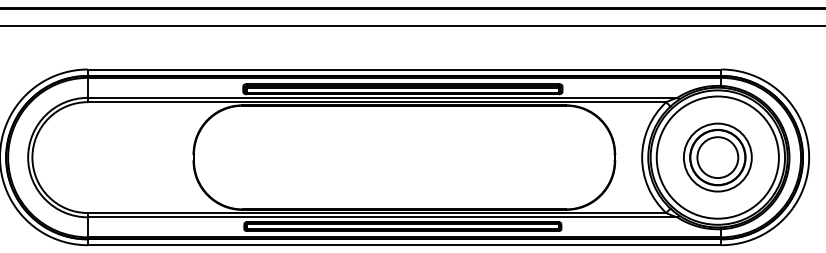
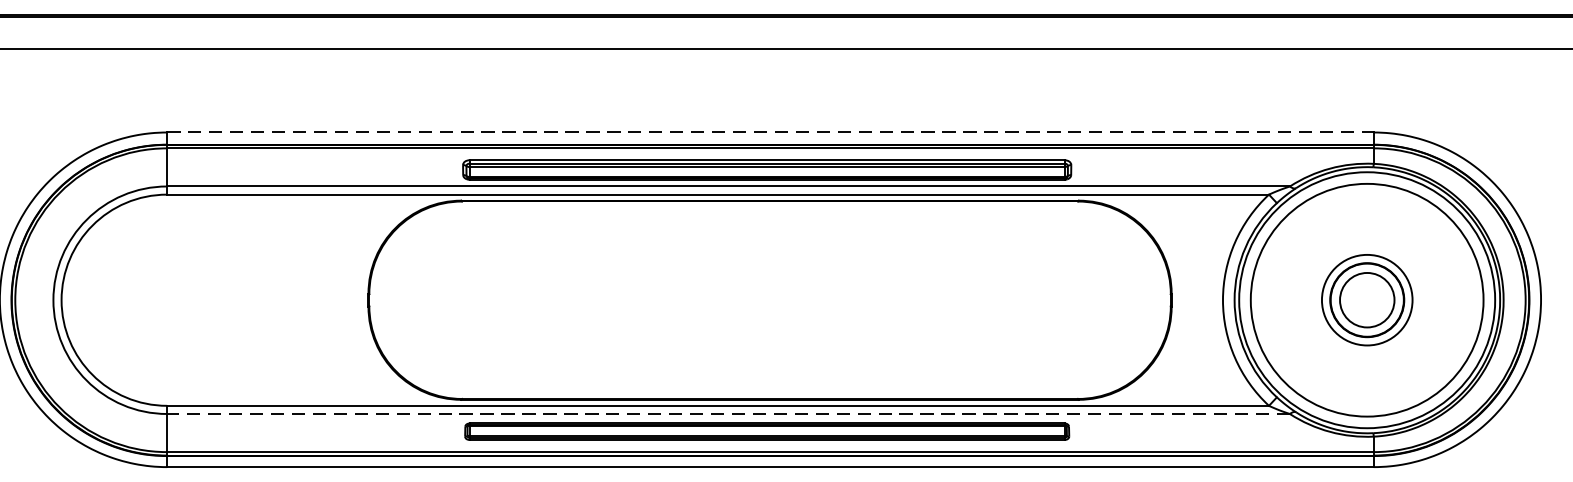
line: (404, 69) -> (770, 132), solid -> dashed
part: (717, 157) -> (1366, 300), size x0.7
line: (382, 217) -> (728, 414), solid -> dashed

